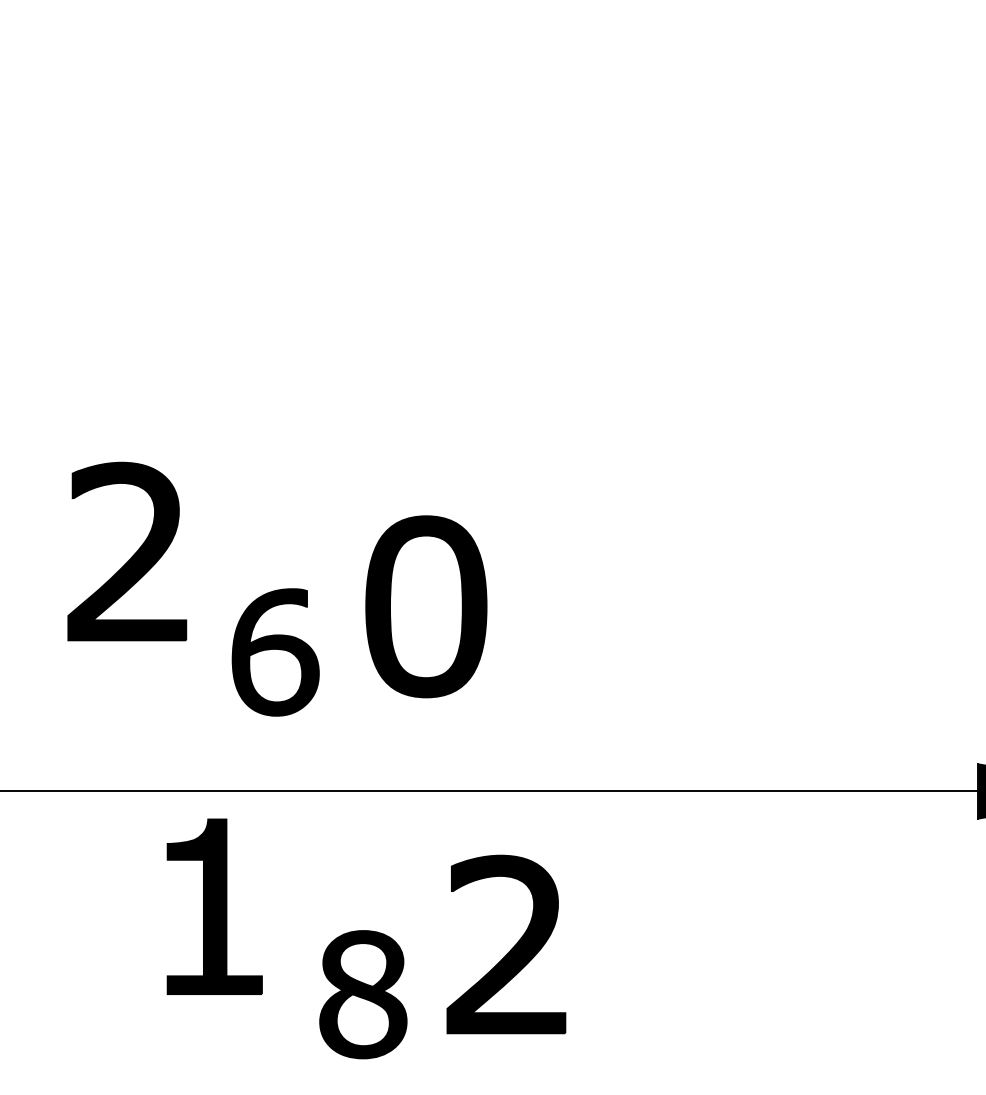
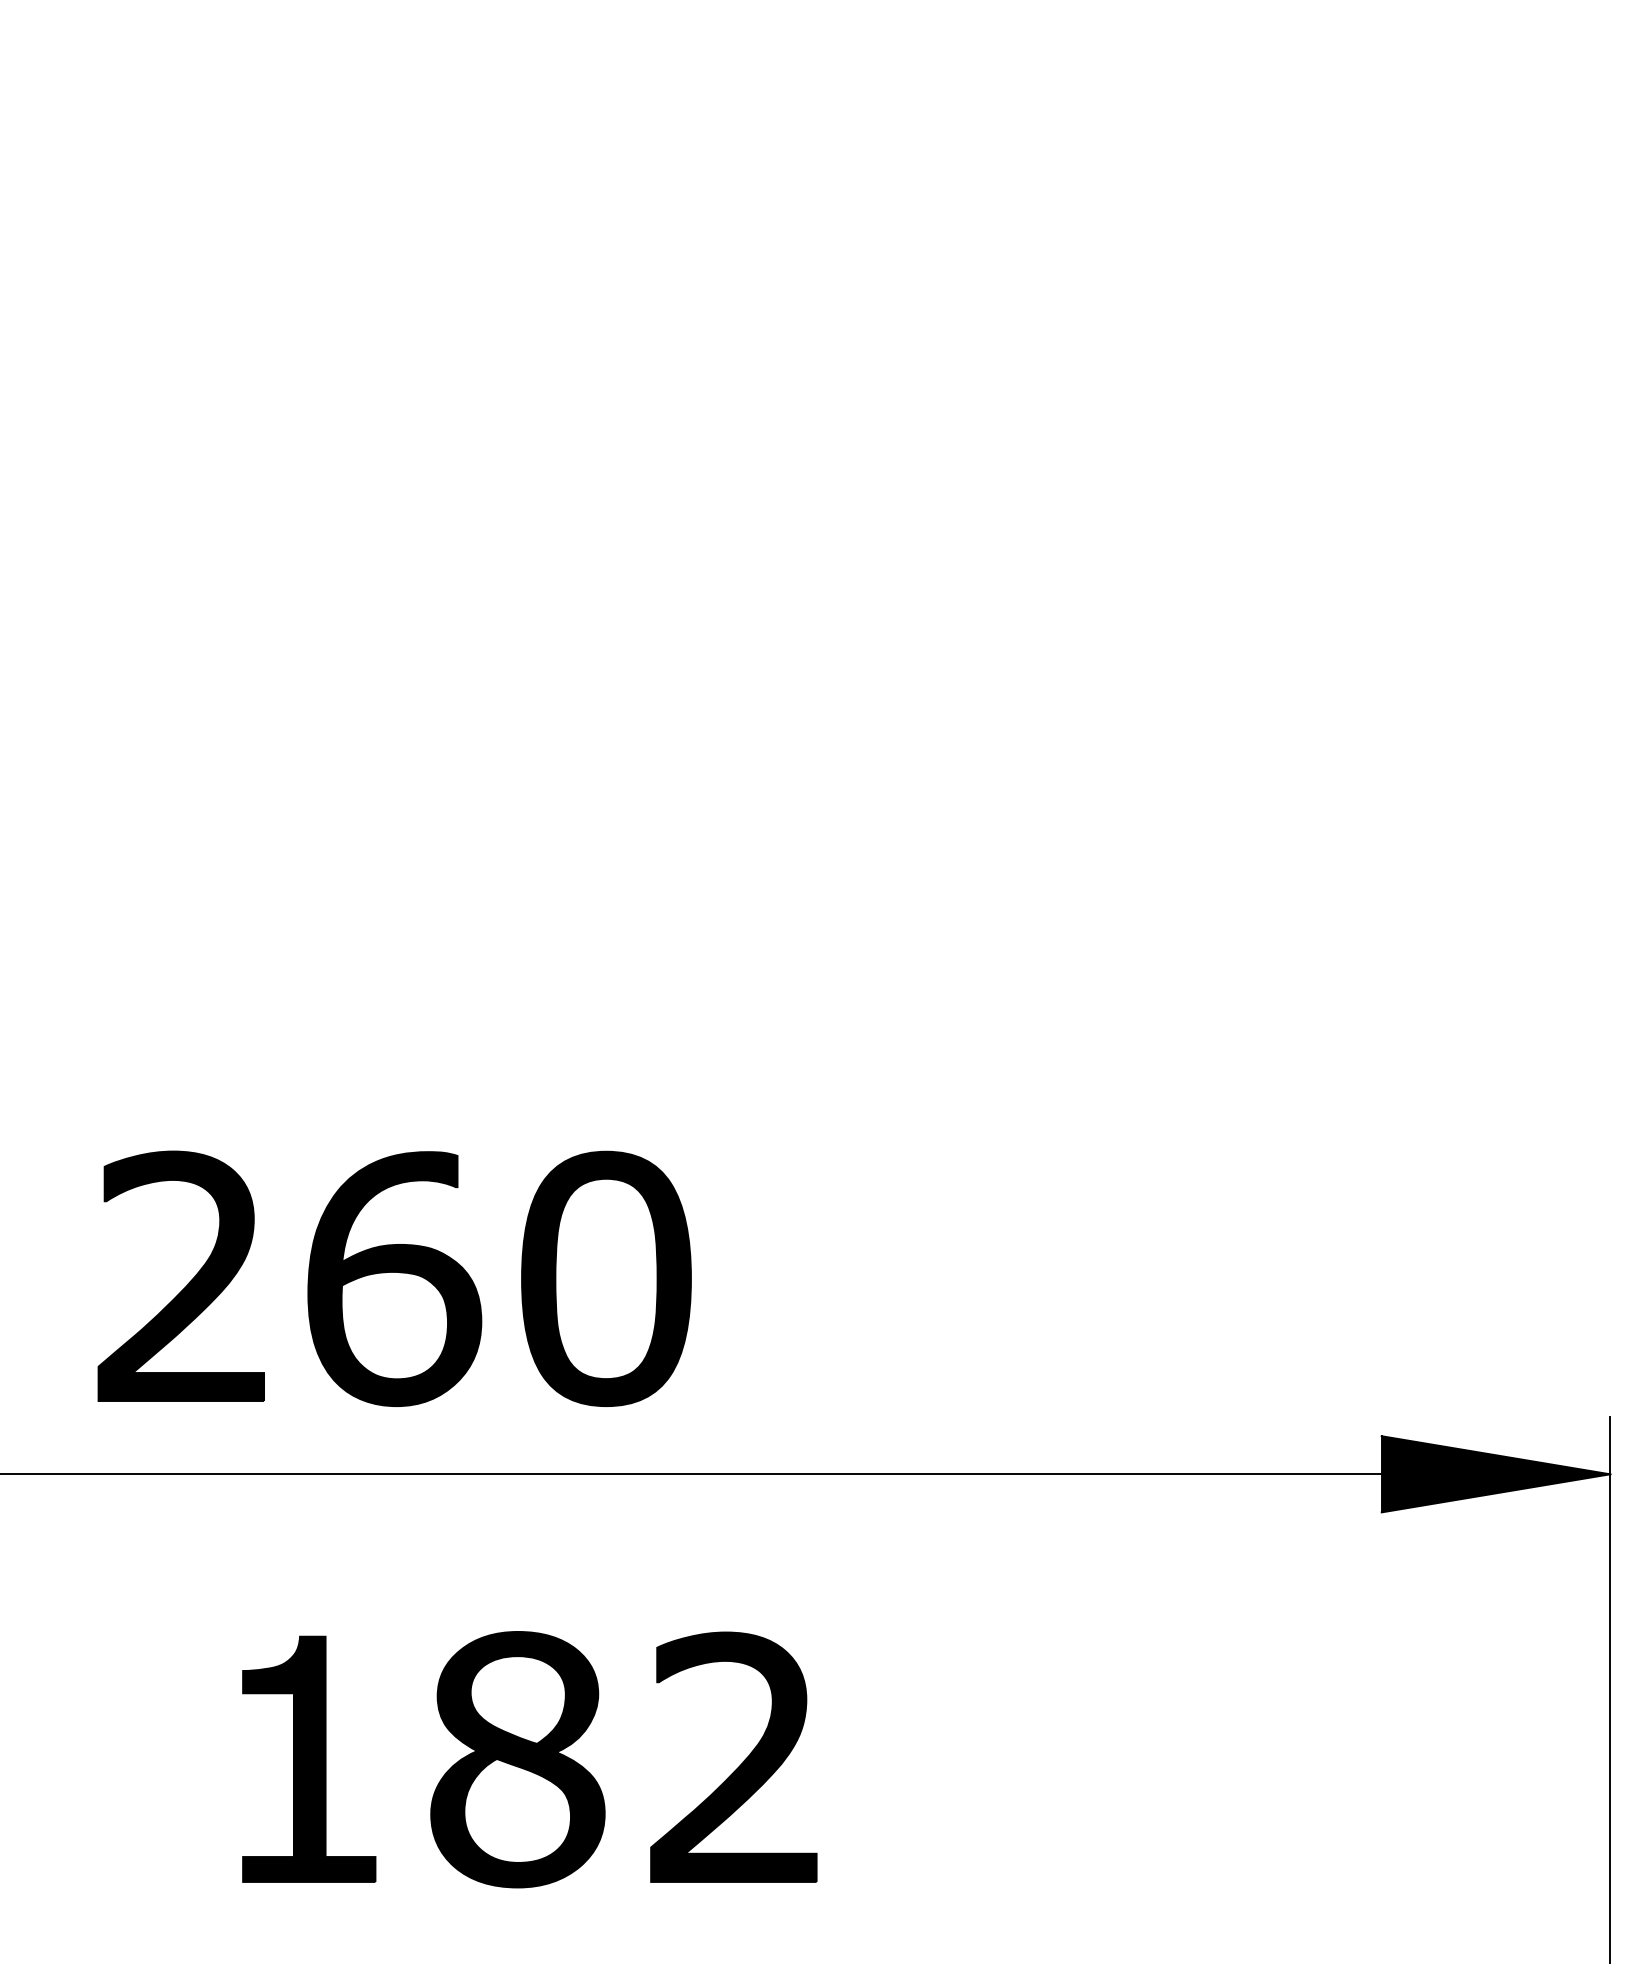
part: (132, 555) -> (188, 1282), moved
part: (426, 606) -> (606, 1278), moved
part: (275, 652) -> (394, 1278), size x1.43
part: (214, 906) -> (309, 1758), moved
part: (512, 947) -> (742, 1761), moved
part: (363, 994) -> (517, 1759), size x1.43

